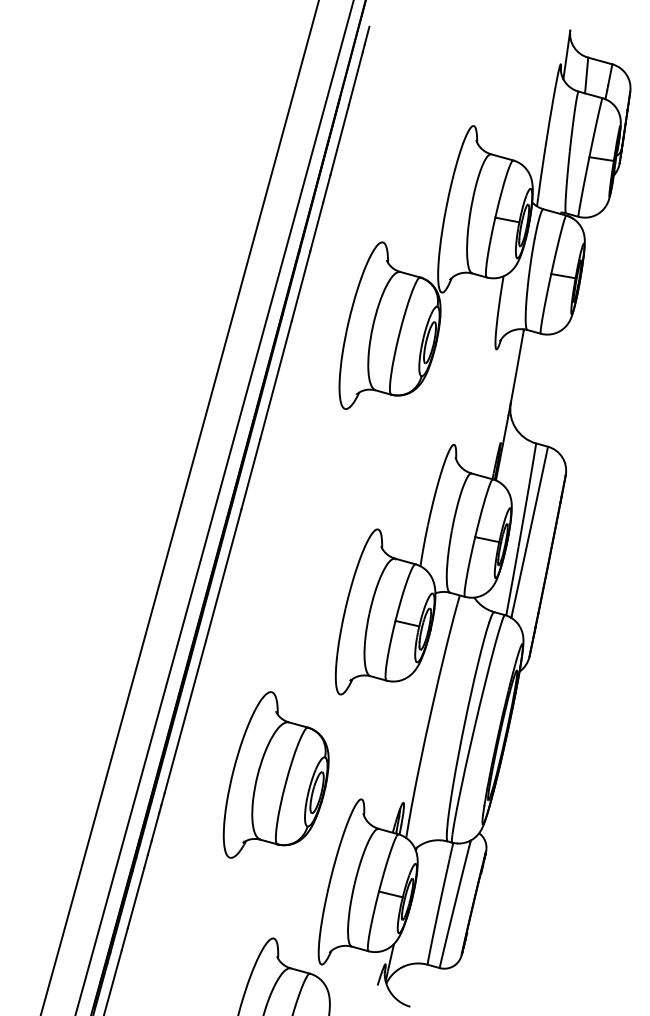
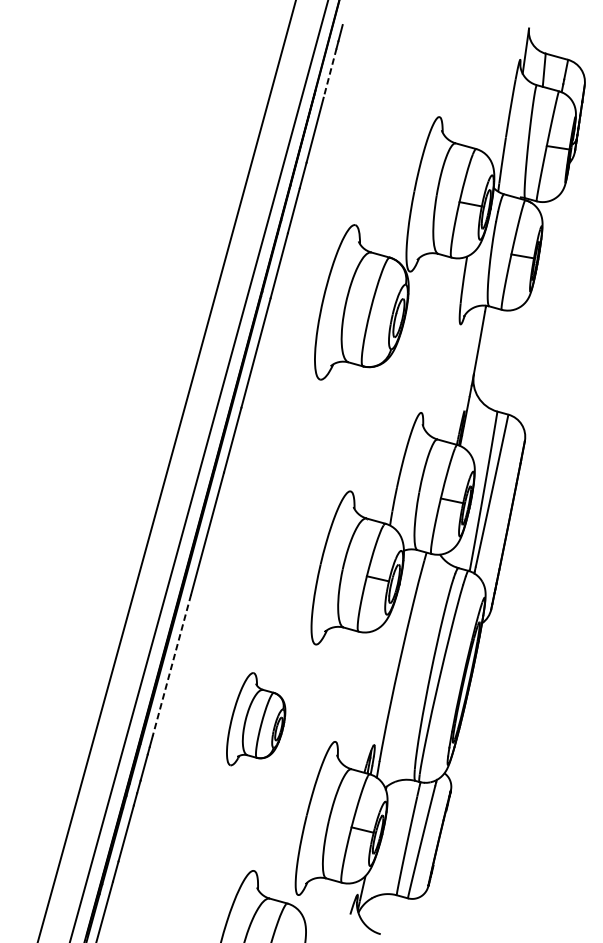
line: (355, 79) -> (329, 73), solid -> dashed
line: (185, 717) -> (172, 665), solid -> dashed
part: (275, 774) -> (255, 718), size x0.6

